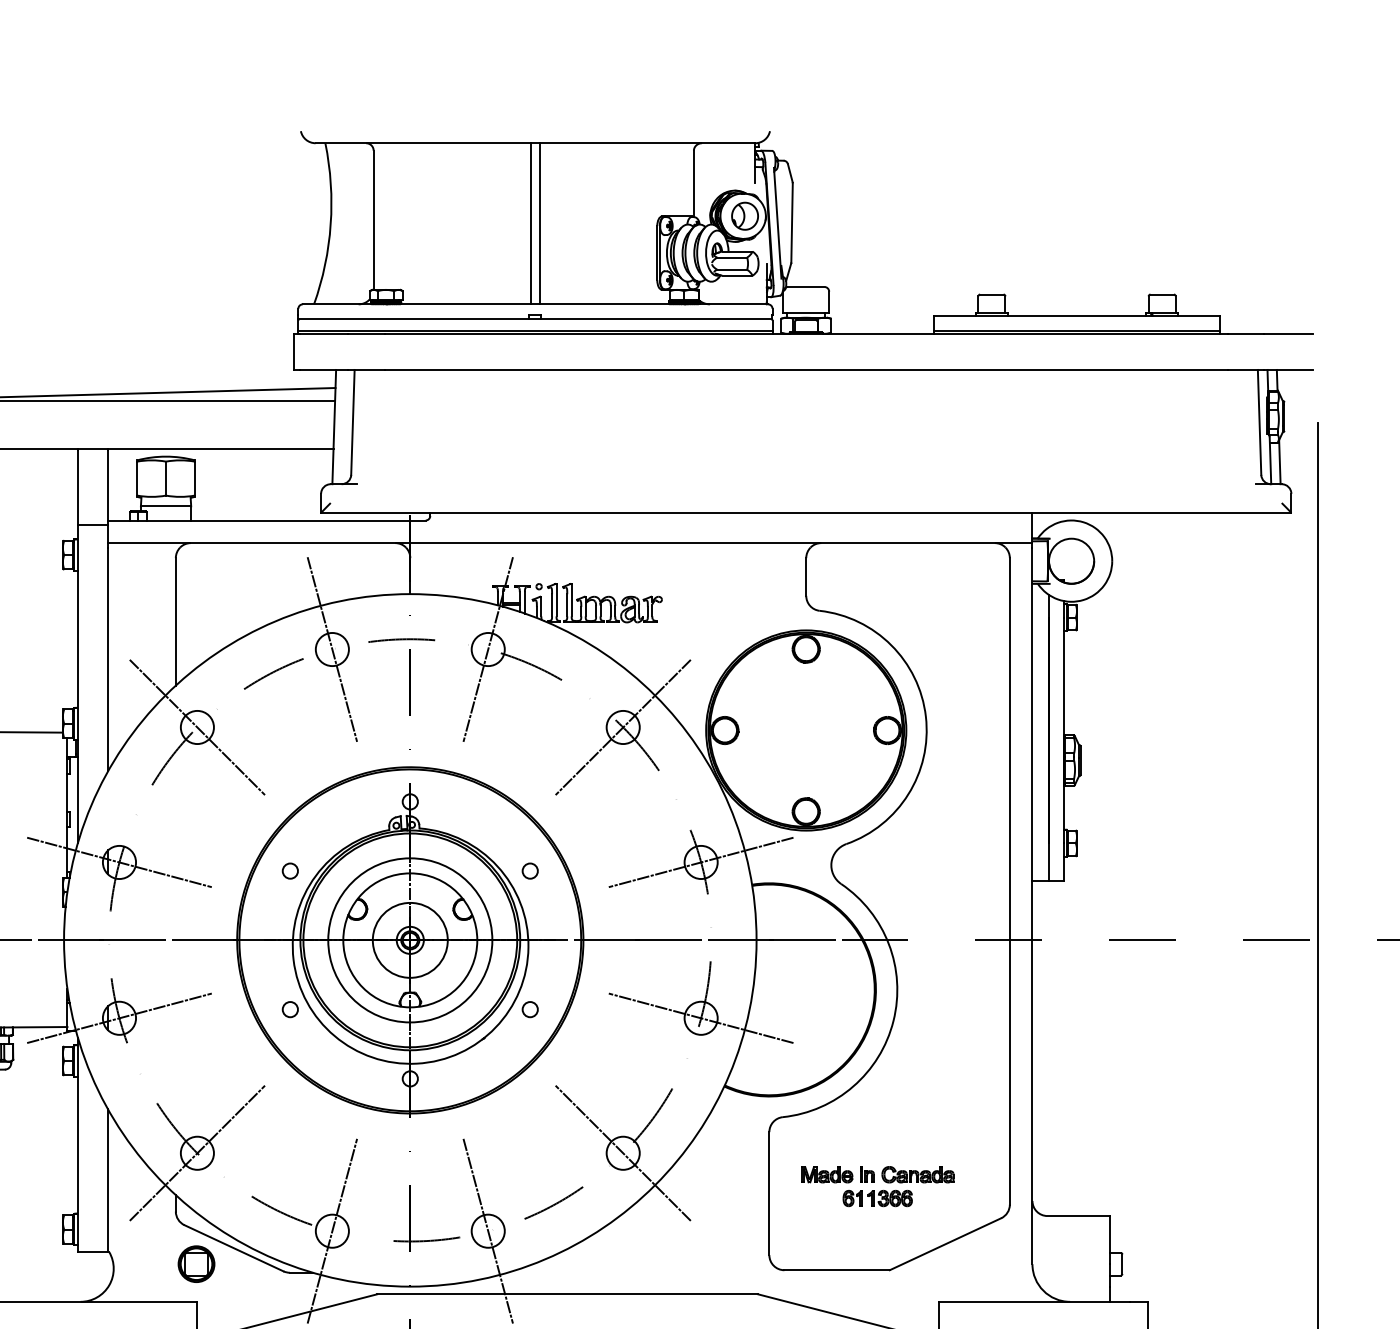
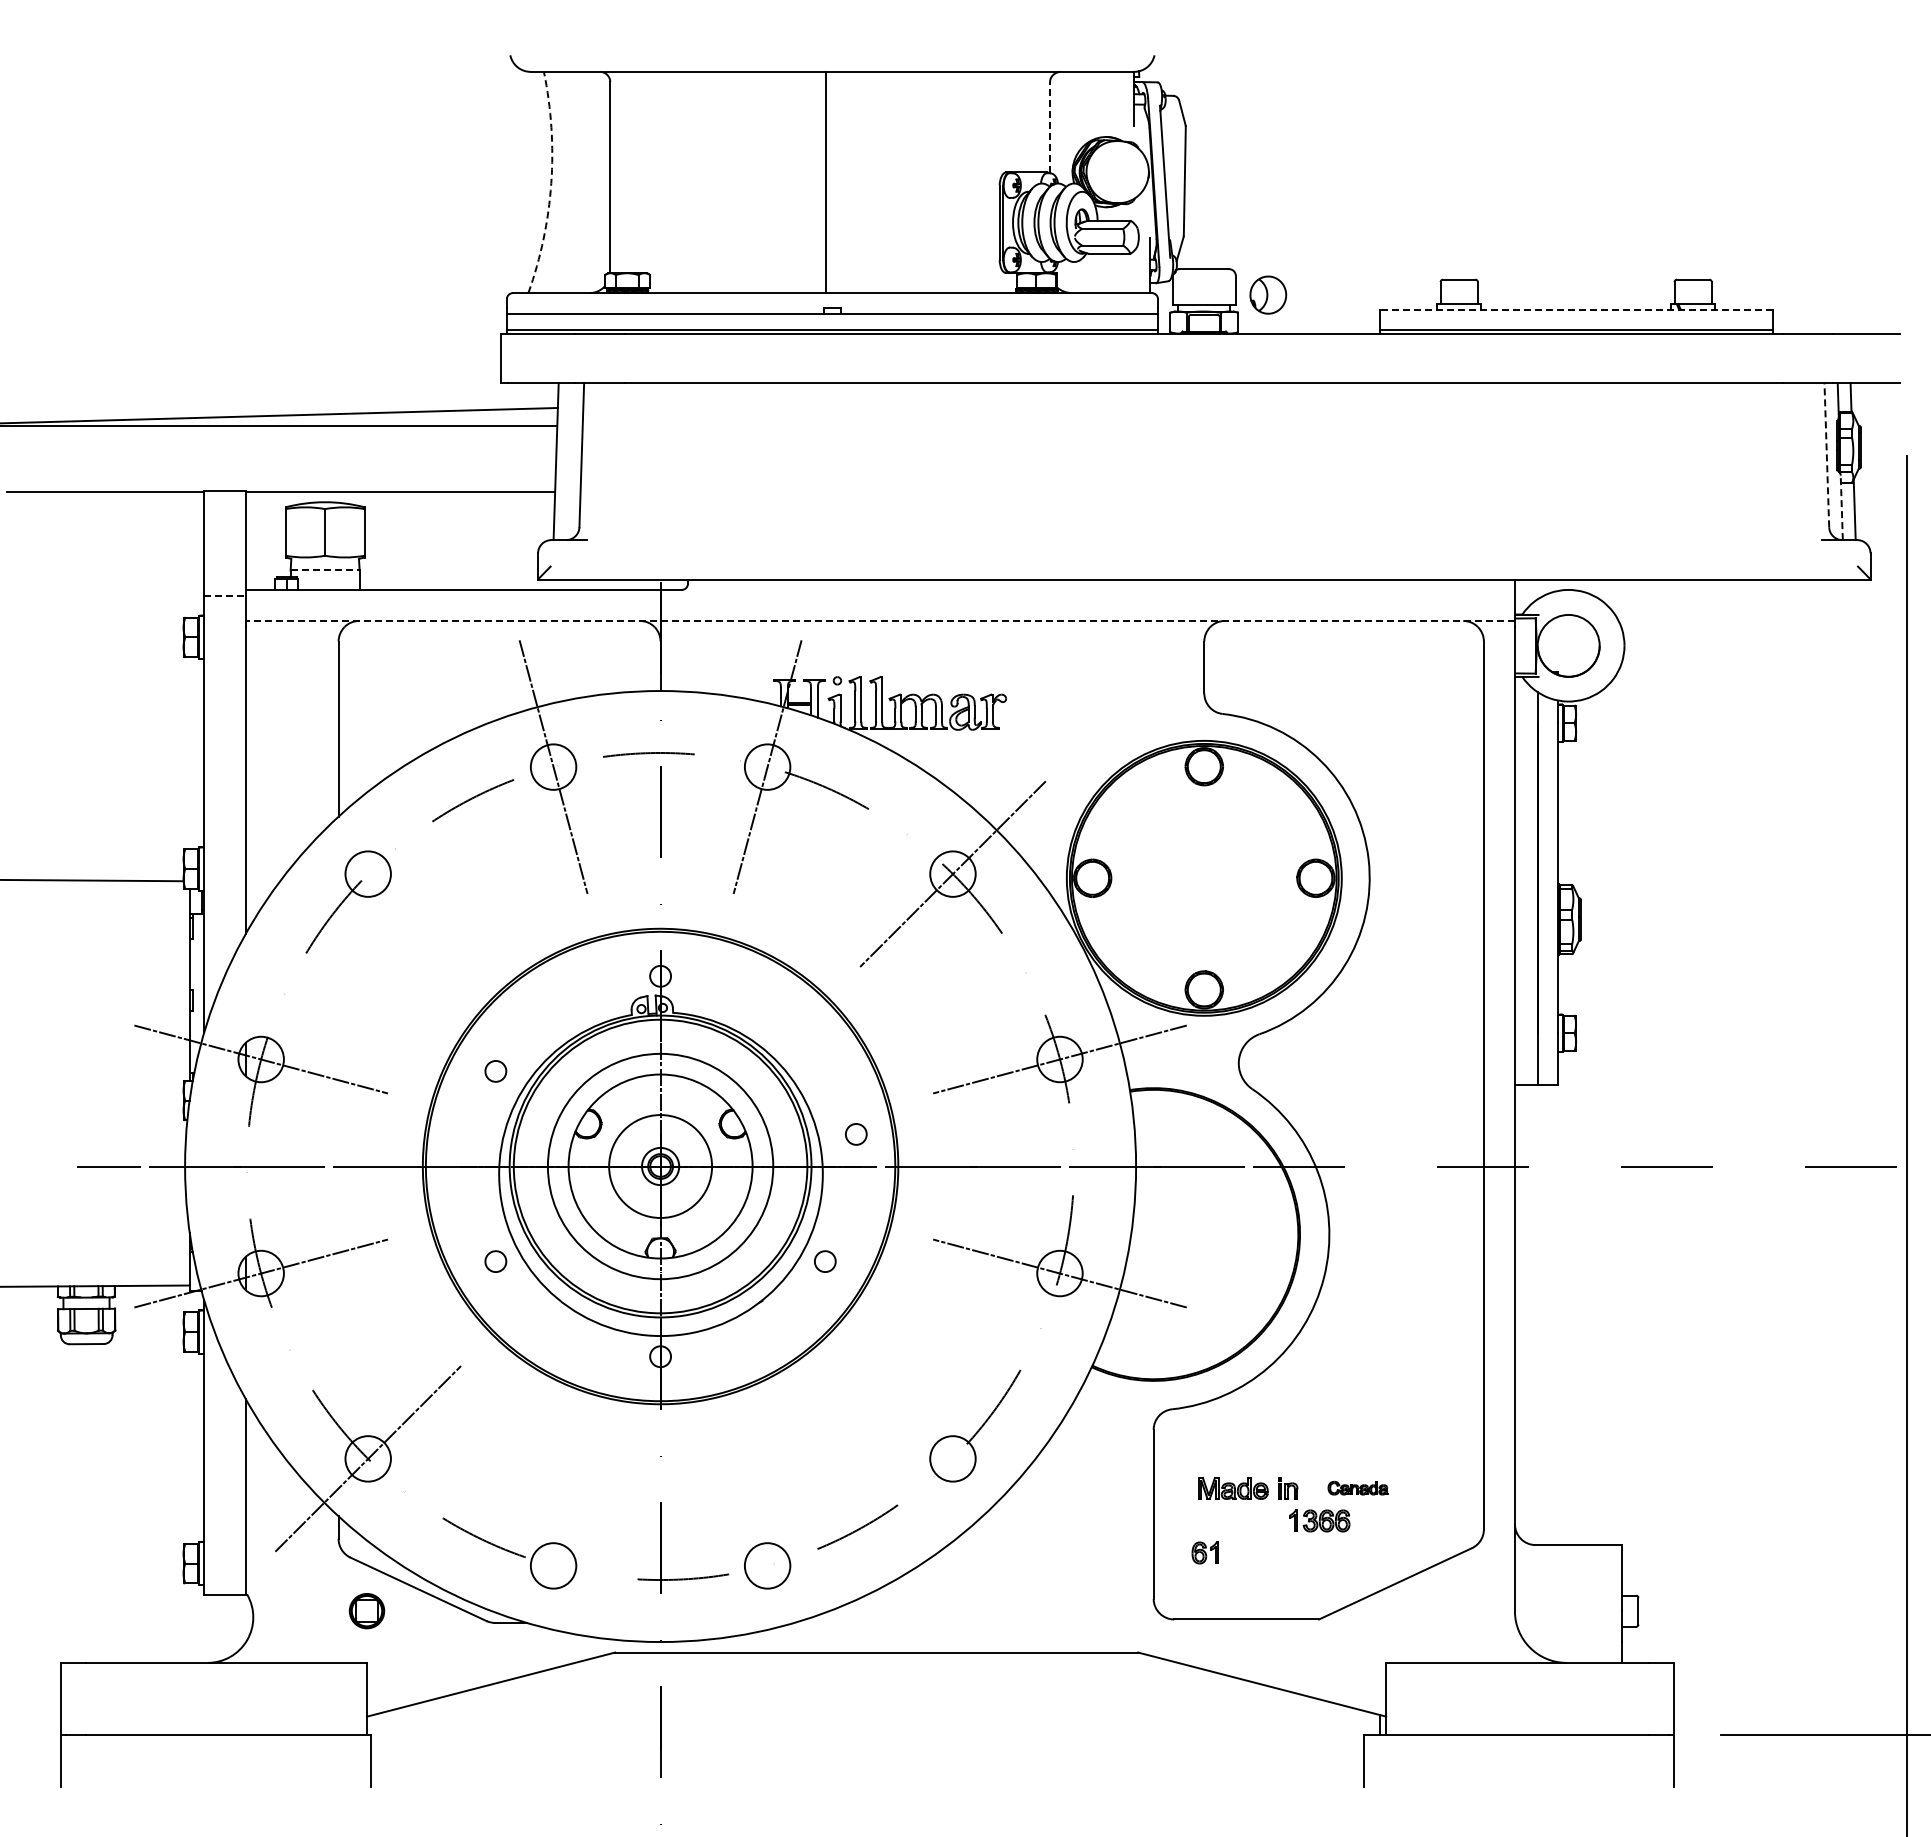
line: (694, 183) -> (1050, 127), solid -> dashed
part: (745, 215) -> (1268, 294), moved
line: (539, 223) -> (838, 182), removed
arc: (330, 224) -> (551, 183), solid -> dashed
line: (1076, 316) -> (1575, 309), solid -> dashed
line: (1259, 421) -> (1826, 454), solid -> dashed
line: (1270, 460) -> (1841, 507), solid -> dashed
line: (166, 506) -> (325, 570), solid -> dashed
line: (92, 525) -> (224, 596), solid -> dashed
line: (570, 542) -> (880, 620), solid -> dashed
line: (197, 727) -> (368, 873), removed
circle: (530, 871) -> (856, 1134), moved
line: (622, 1152) -> (952, 1458), removed
part: (917, 1174) -> (1357, 1487), size x0.6
part: (852, 1198) -> (1204, 1552), moved
line: (332, 1230) -> (553, 1565), removed
line: (488, 1230) -> (767, 1565), removed
part: (196, 1263) -> (366, 1610), size x0.7

